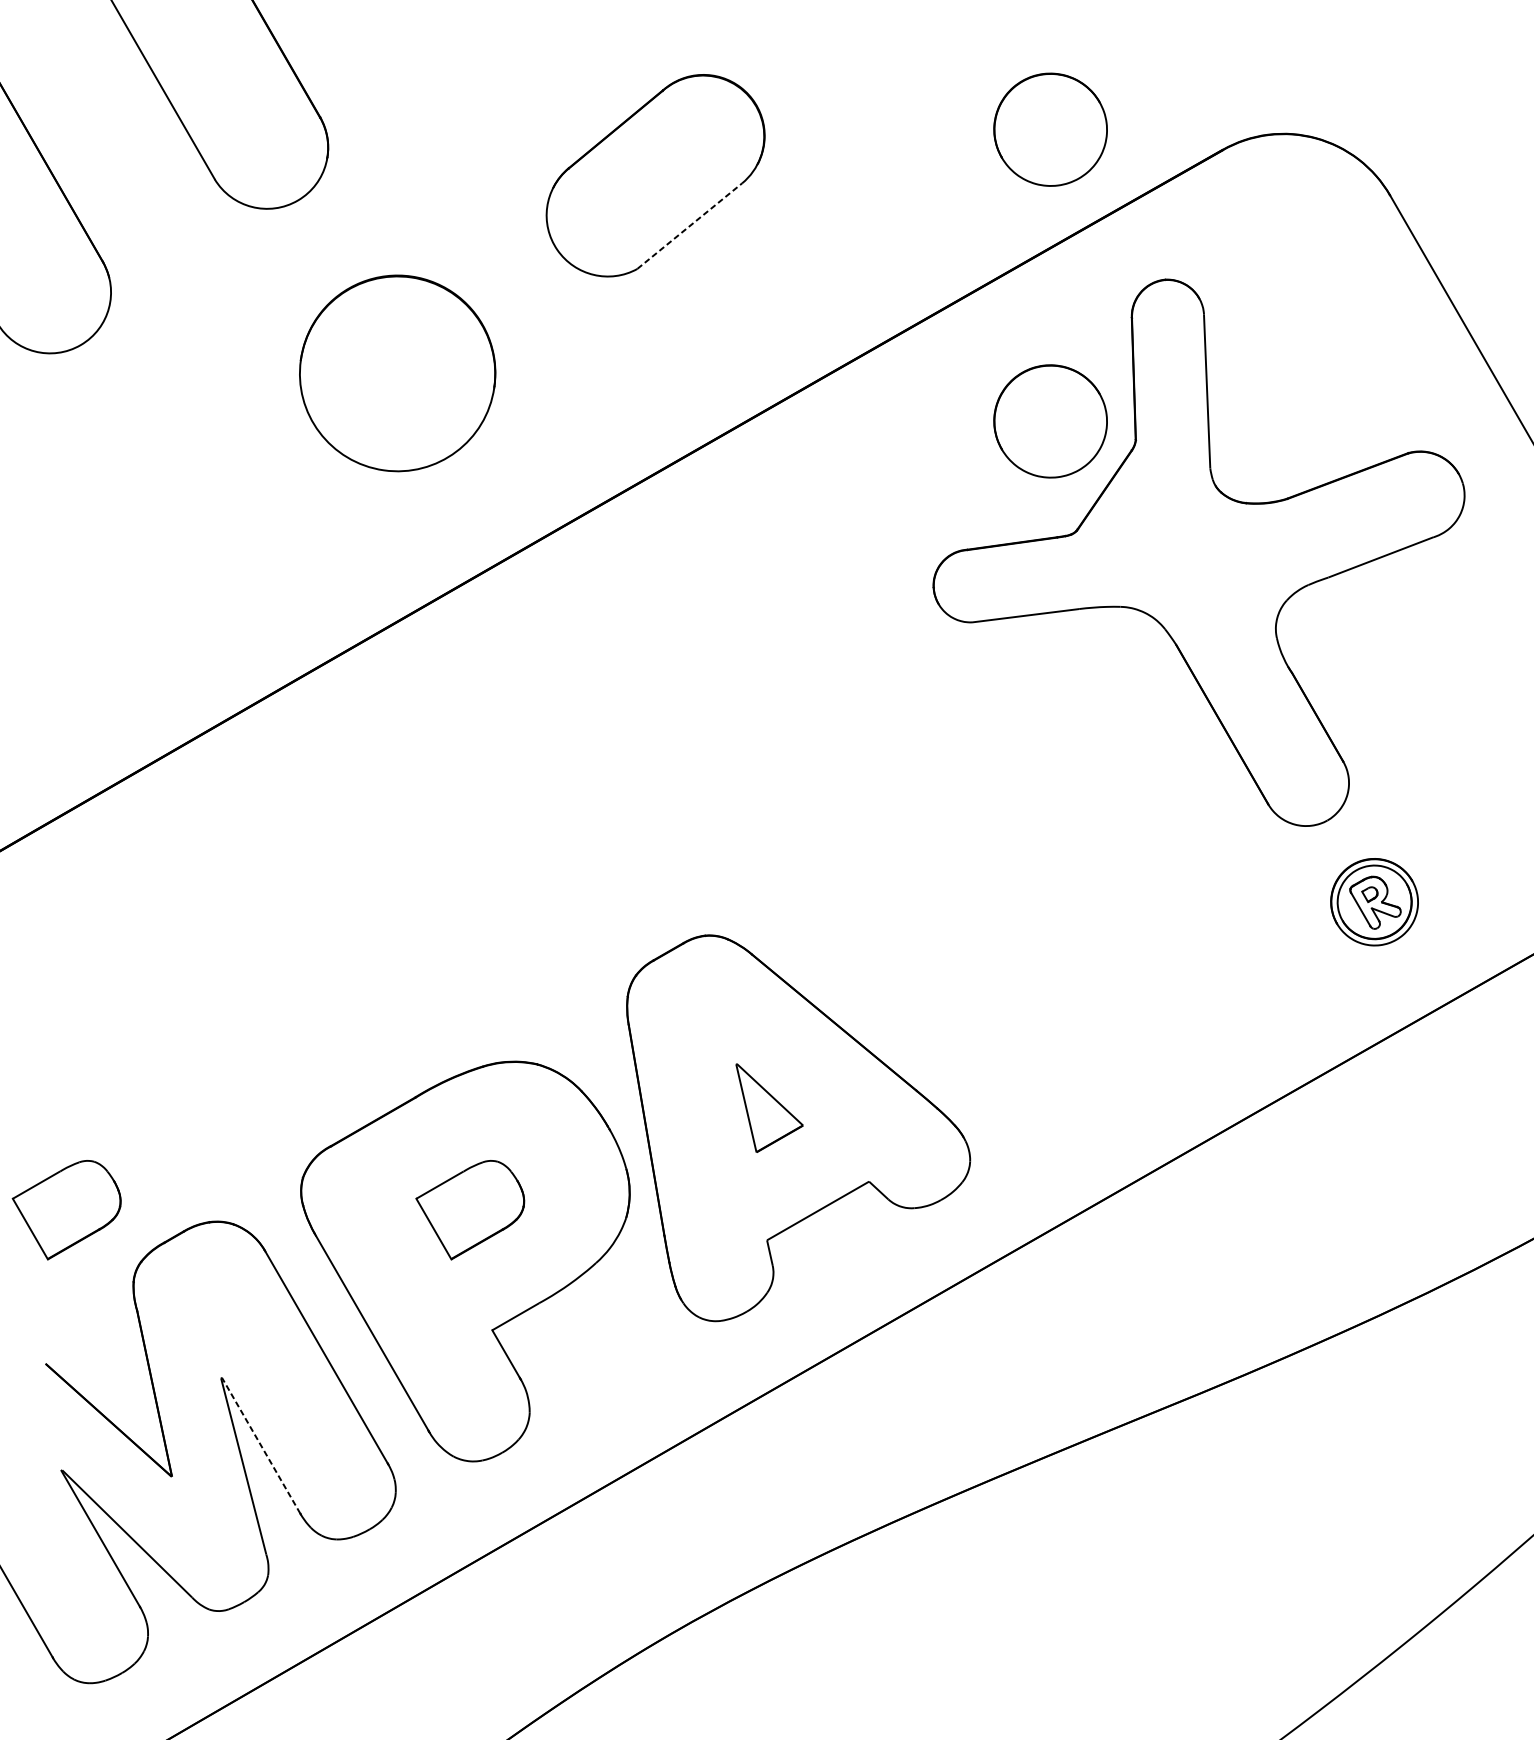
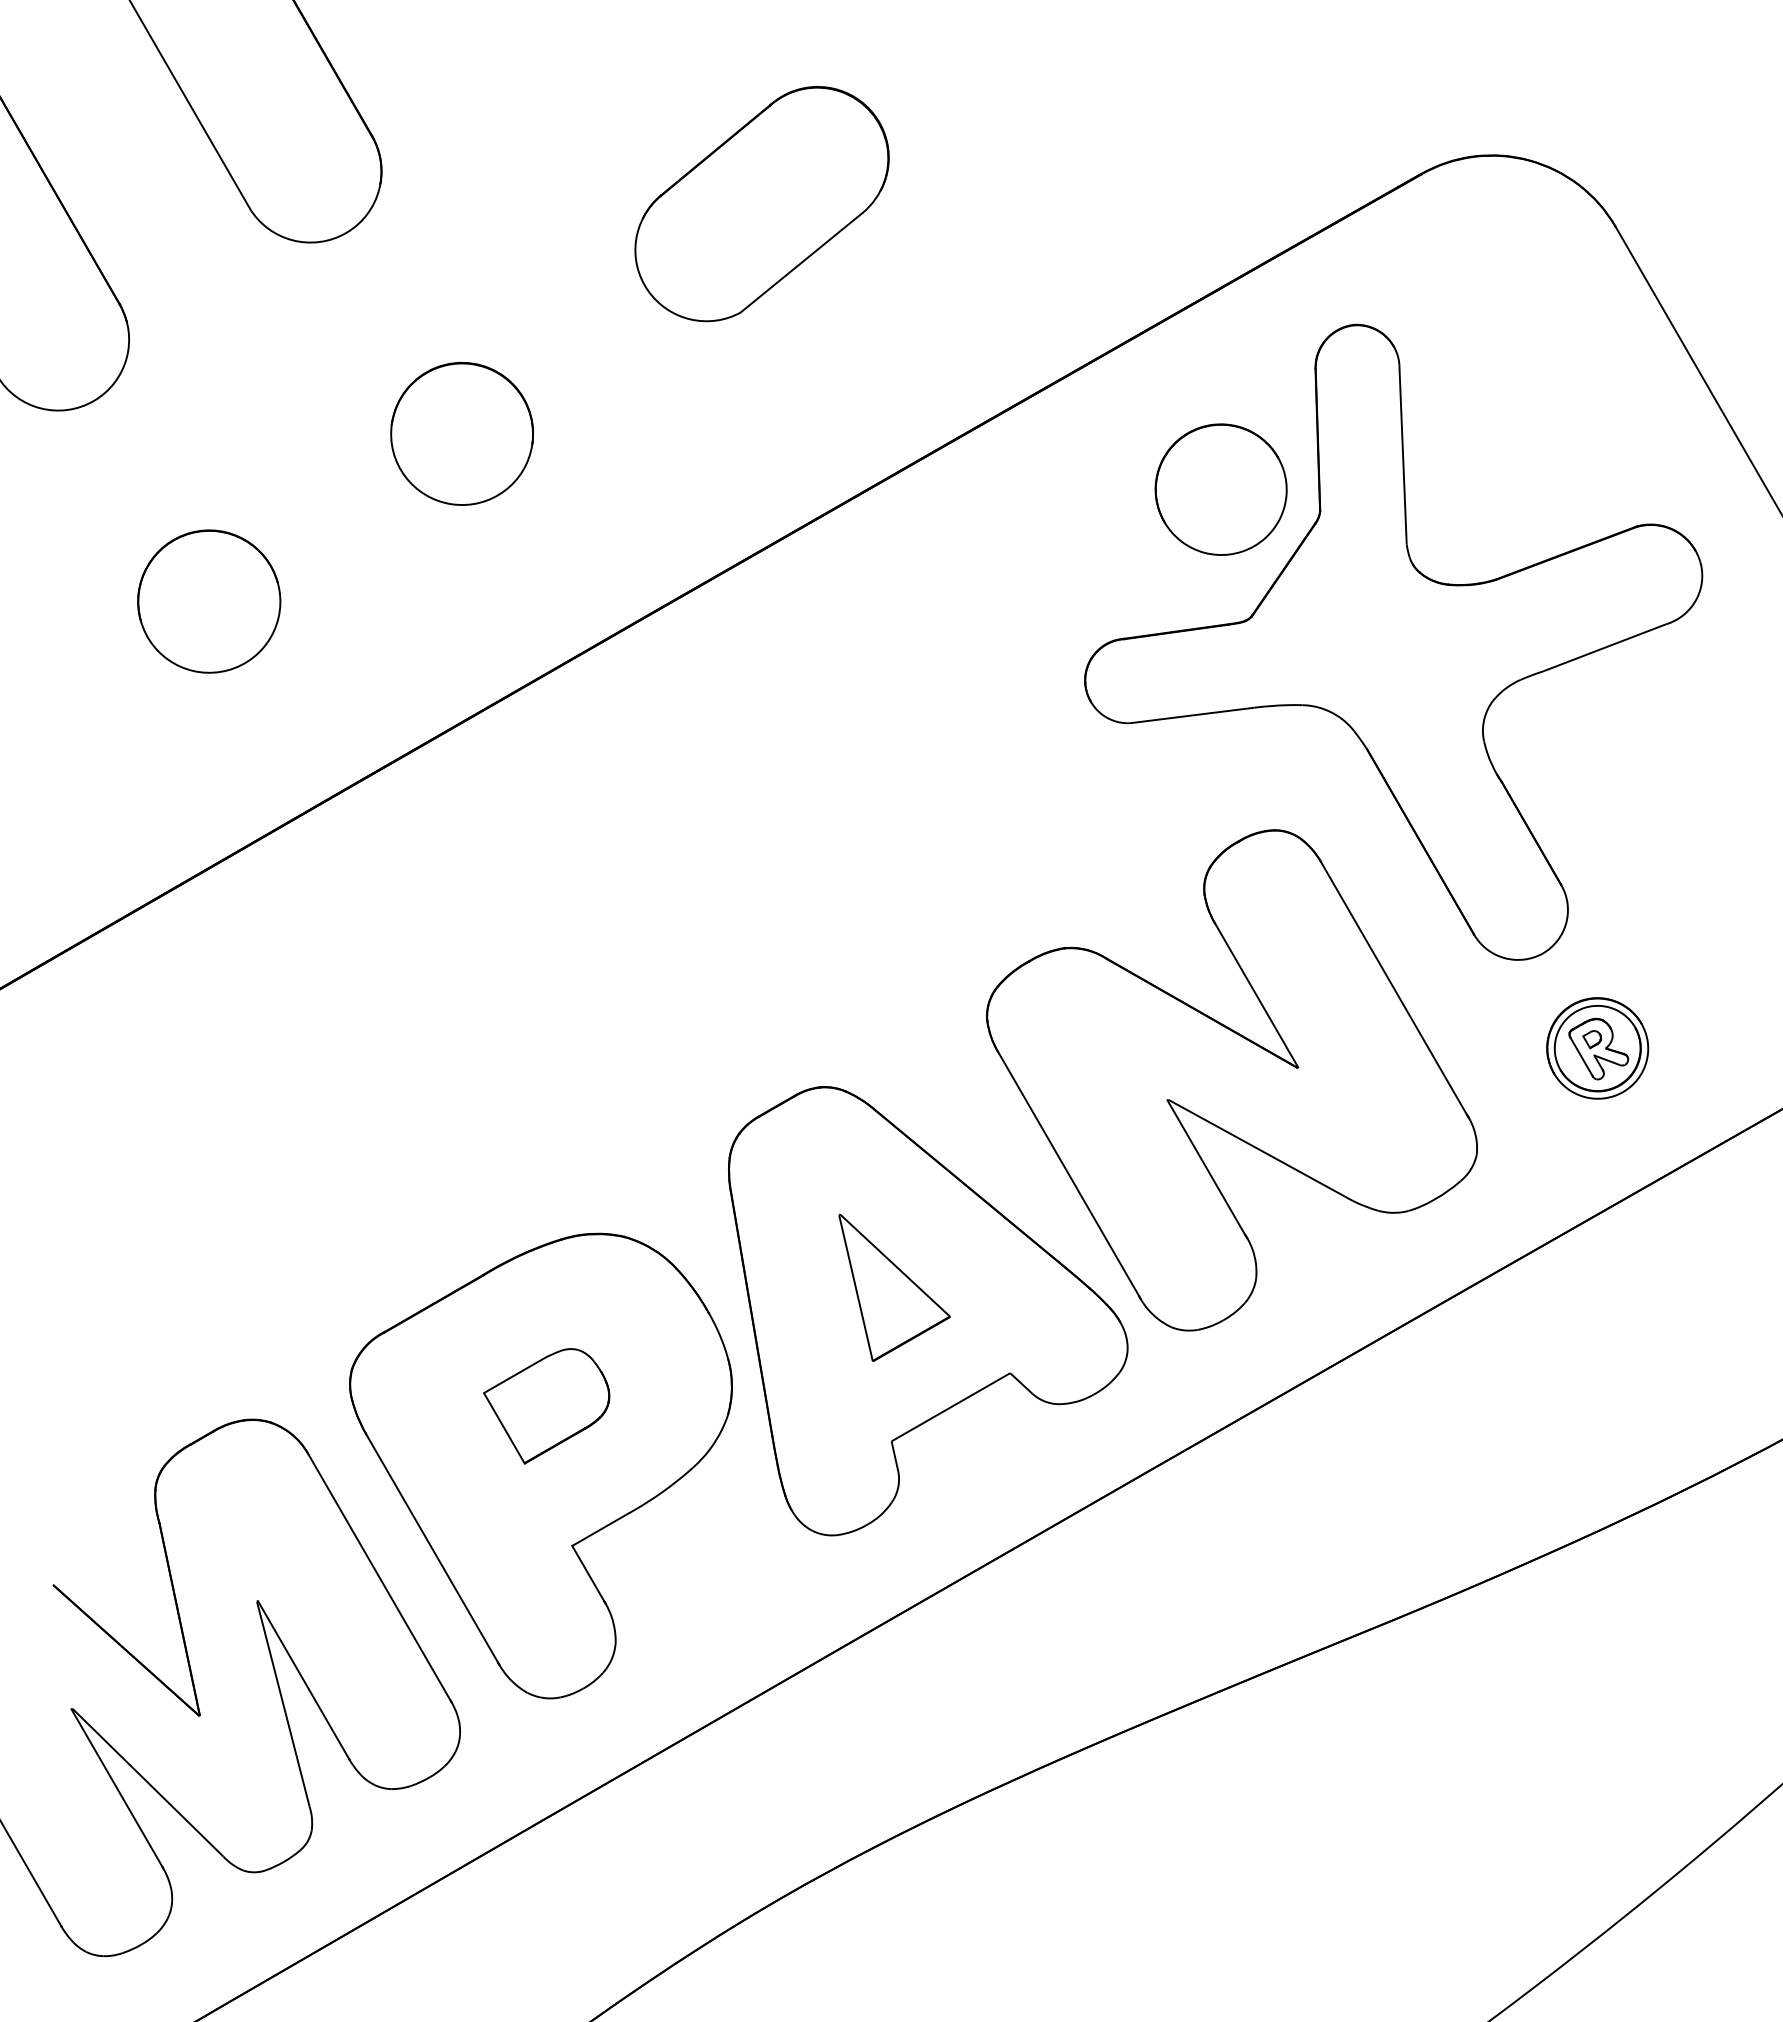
part: (1050, 129) -> (1220, 150), removed
line: (690, 225) -> (802, 262), dashed -> solid
part: (397, 373) -> (461, 433), size x0.62
part: (180, 517) -> (209, 601), added
part: (1059, 929) -> (1231, 1080), added
part: (769, 1107) -> (894, 1287), size x1.43
part: (66, 1210) -> (77, 1406), removed
line: (261, 1445) -> (303, 1679), dashed -> solid

